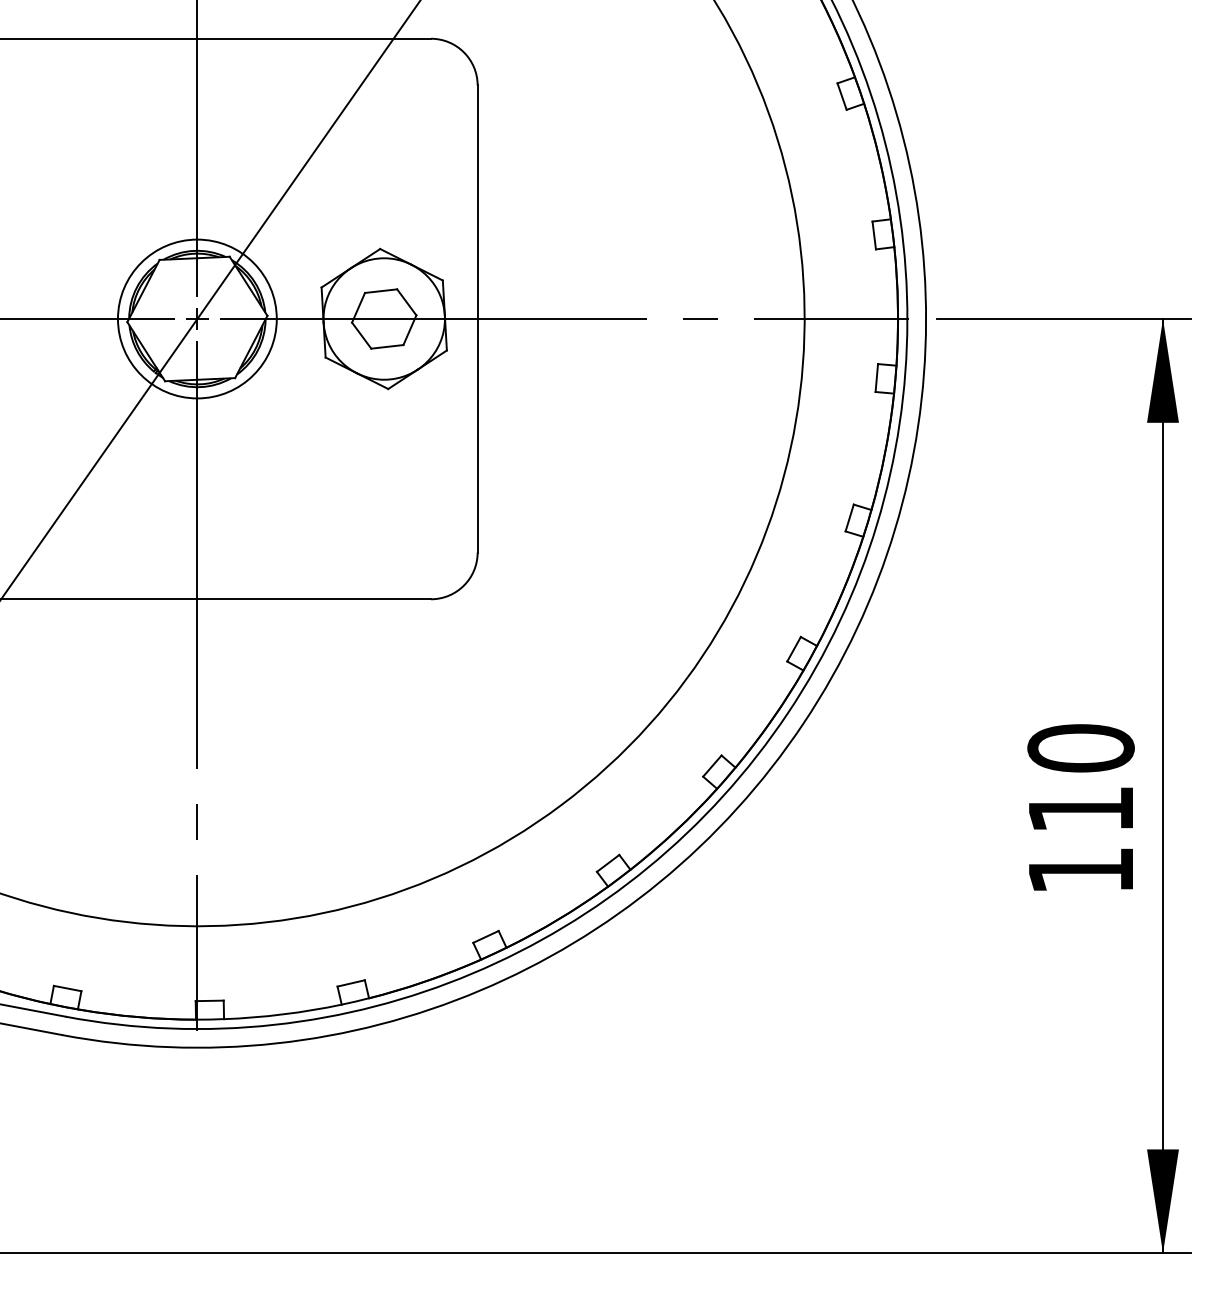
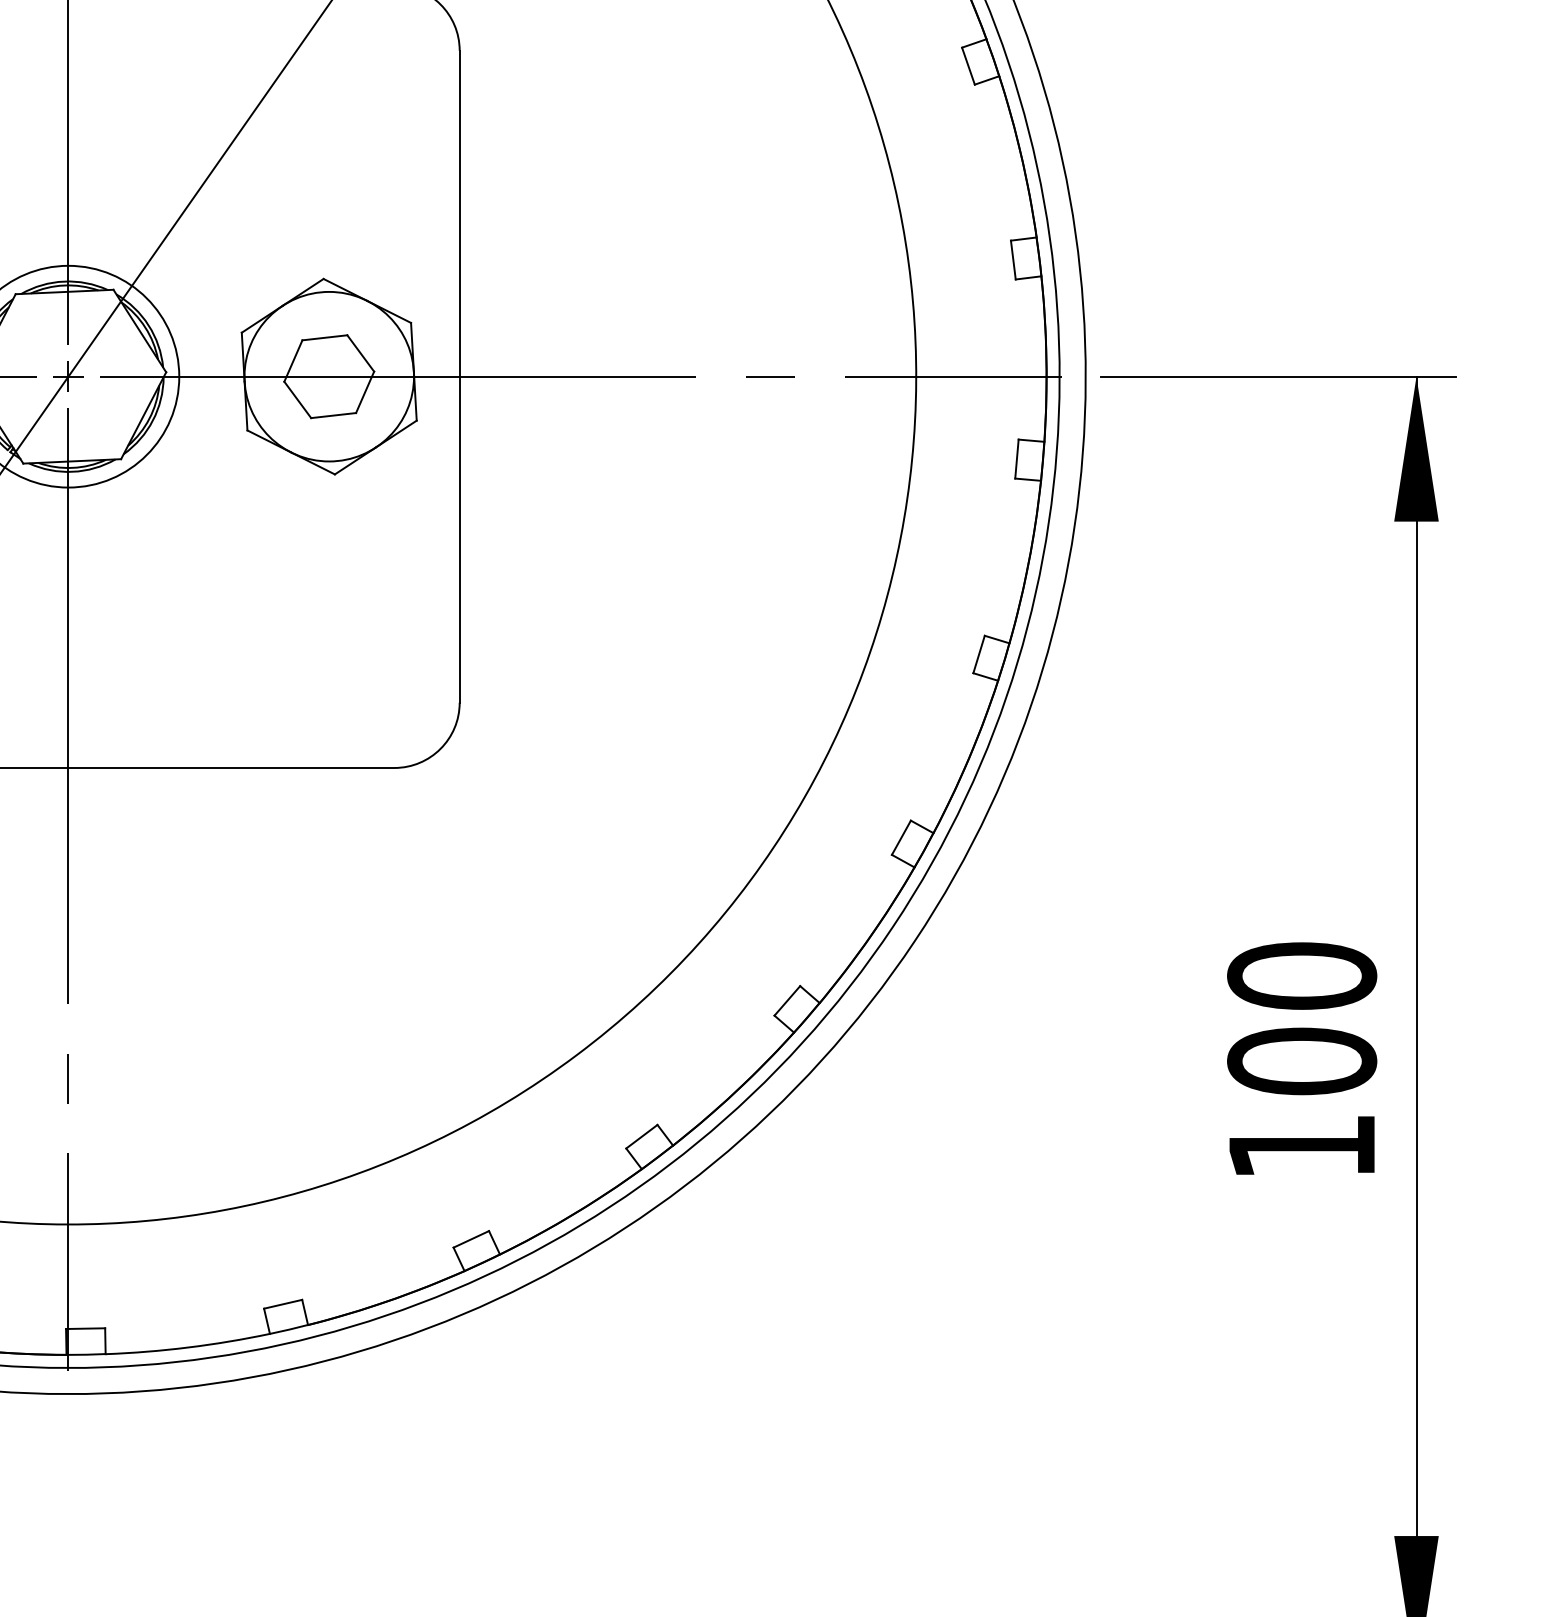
text: (1080, 809) -> (1301, 1061), 110 -> 100

